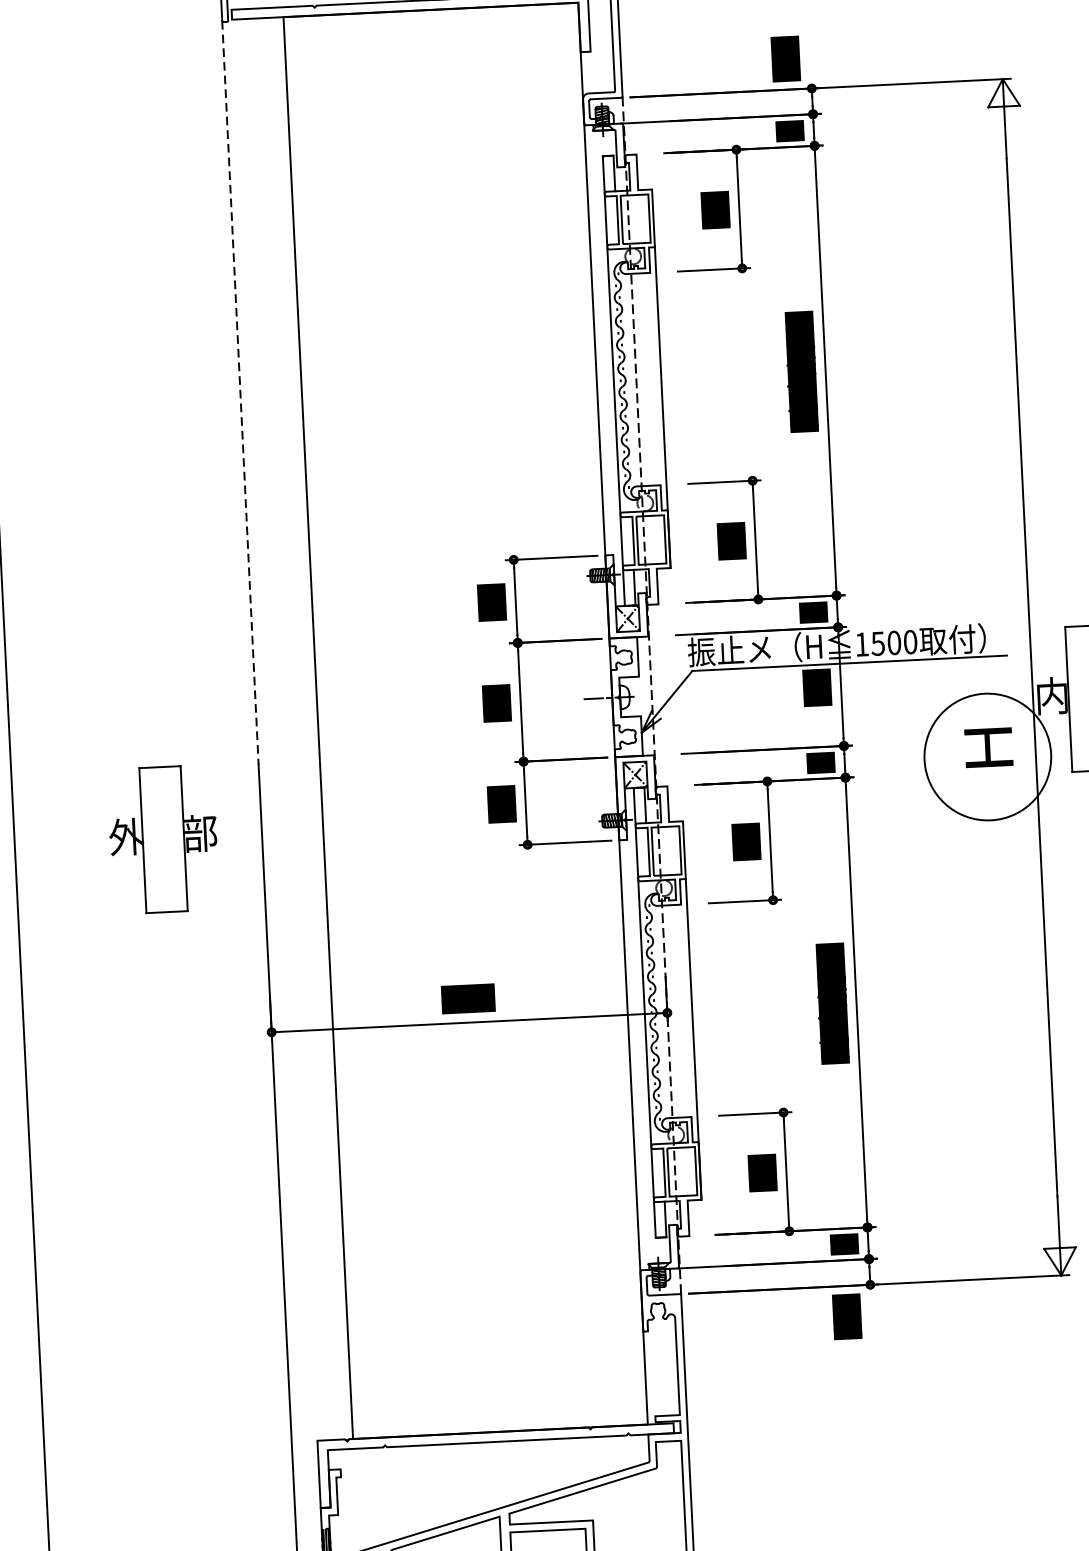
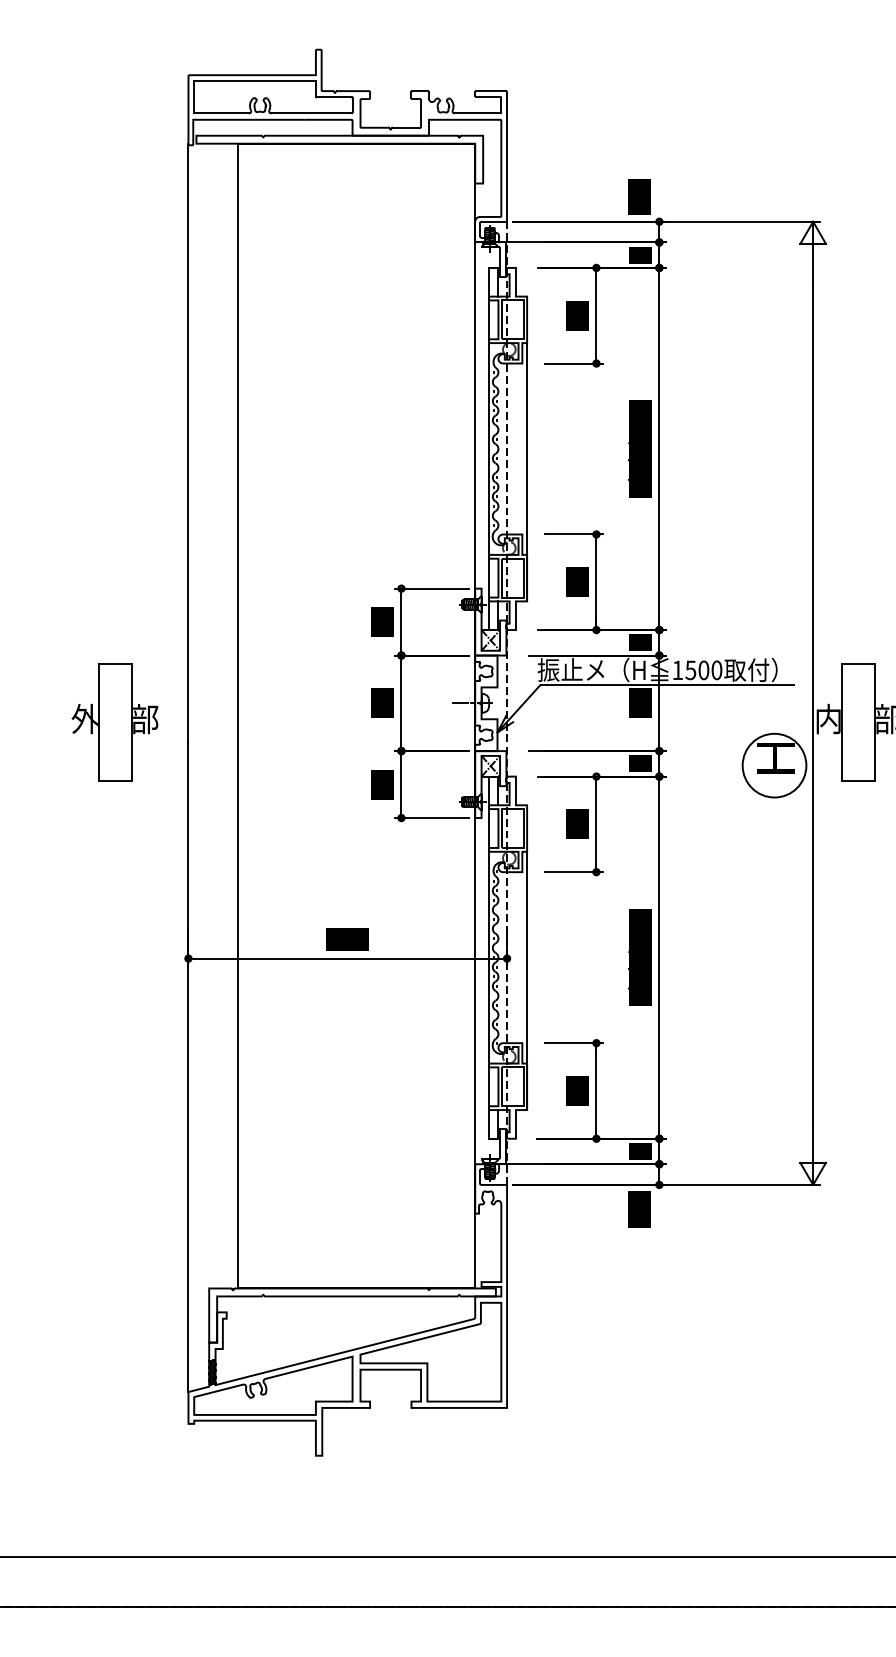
line: (240, 393) -> (188, 444), dashed -> solid
circle: (987, 756) -> (774, 765), size x0.62
part: (162, 839) -> (114, 722), moved

